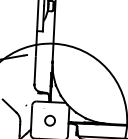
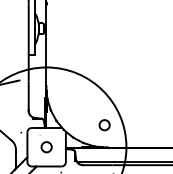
circle: (106, 102) -> (104, 125), added

